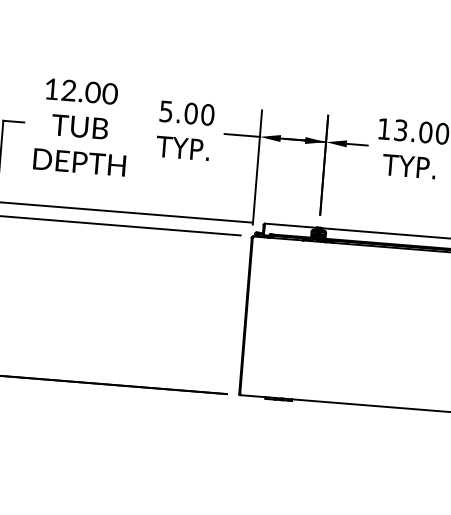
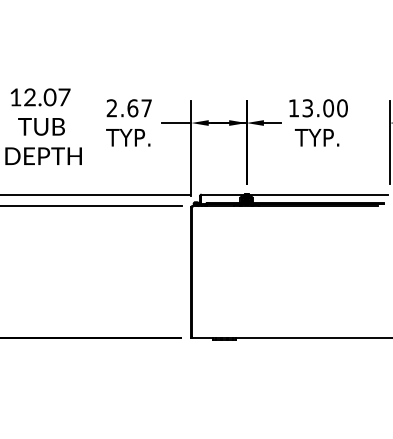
text: (110, 94) -> (64, 97), 12.00 -> 12.07
text: (187, 113) -> (129, 108), 5.00 -> 2.67

